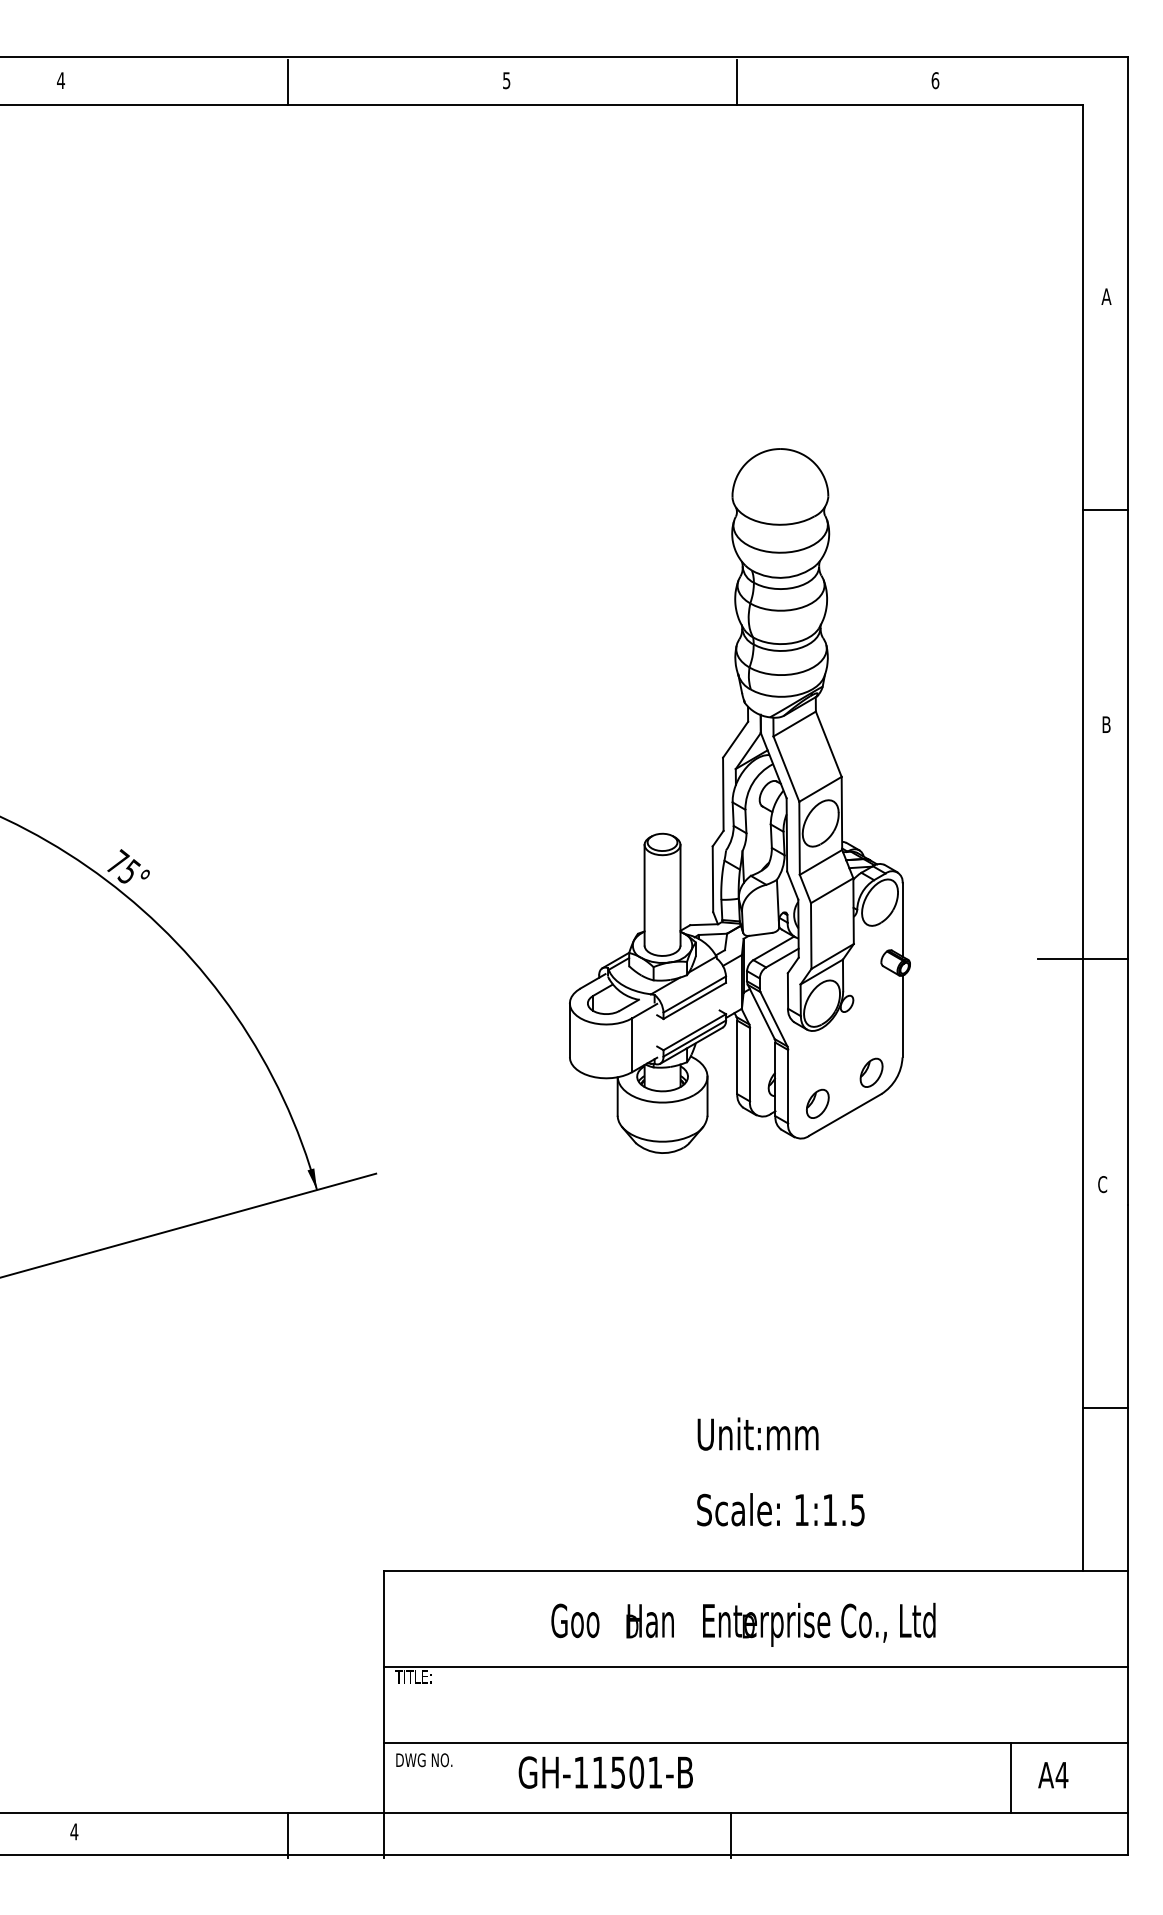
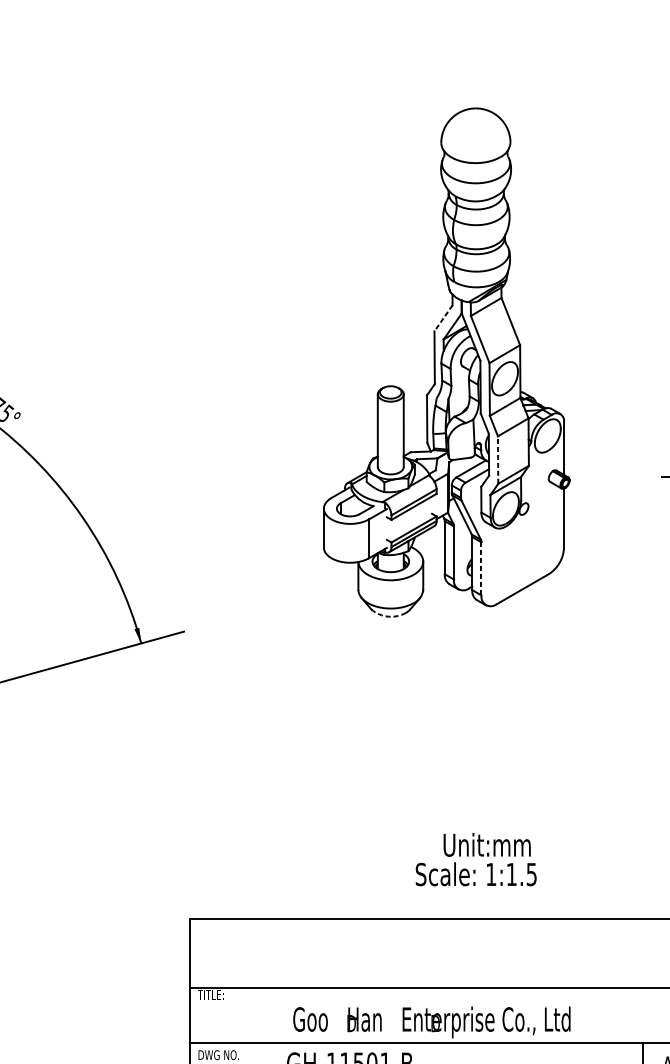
line: (735, 739) -> (443, 318), solid -> dashed
line: (811, 936) -> (498, 460), solid -> dashed
part: (871, 1072) -> (541, 558), removed
line: (788, 1086) -> (481, 568), solid -> dashed
part: (817, 1103) -> (502, 580), removed
arc: (658, 1152) -> (387, 616), solid -> dashed
text: (757, 1433) -> (486, 844), moved
text: (743, 1624) -> (431, 1022), moved

